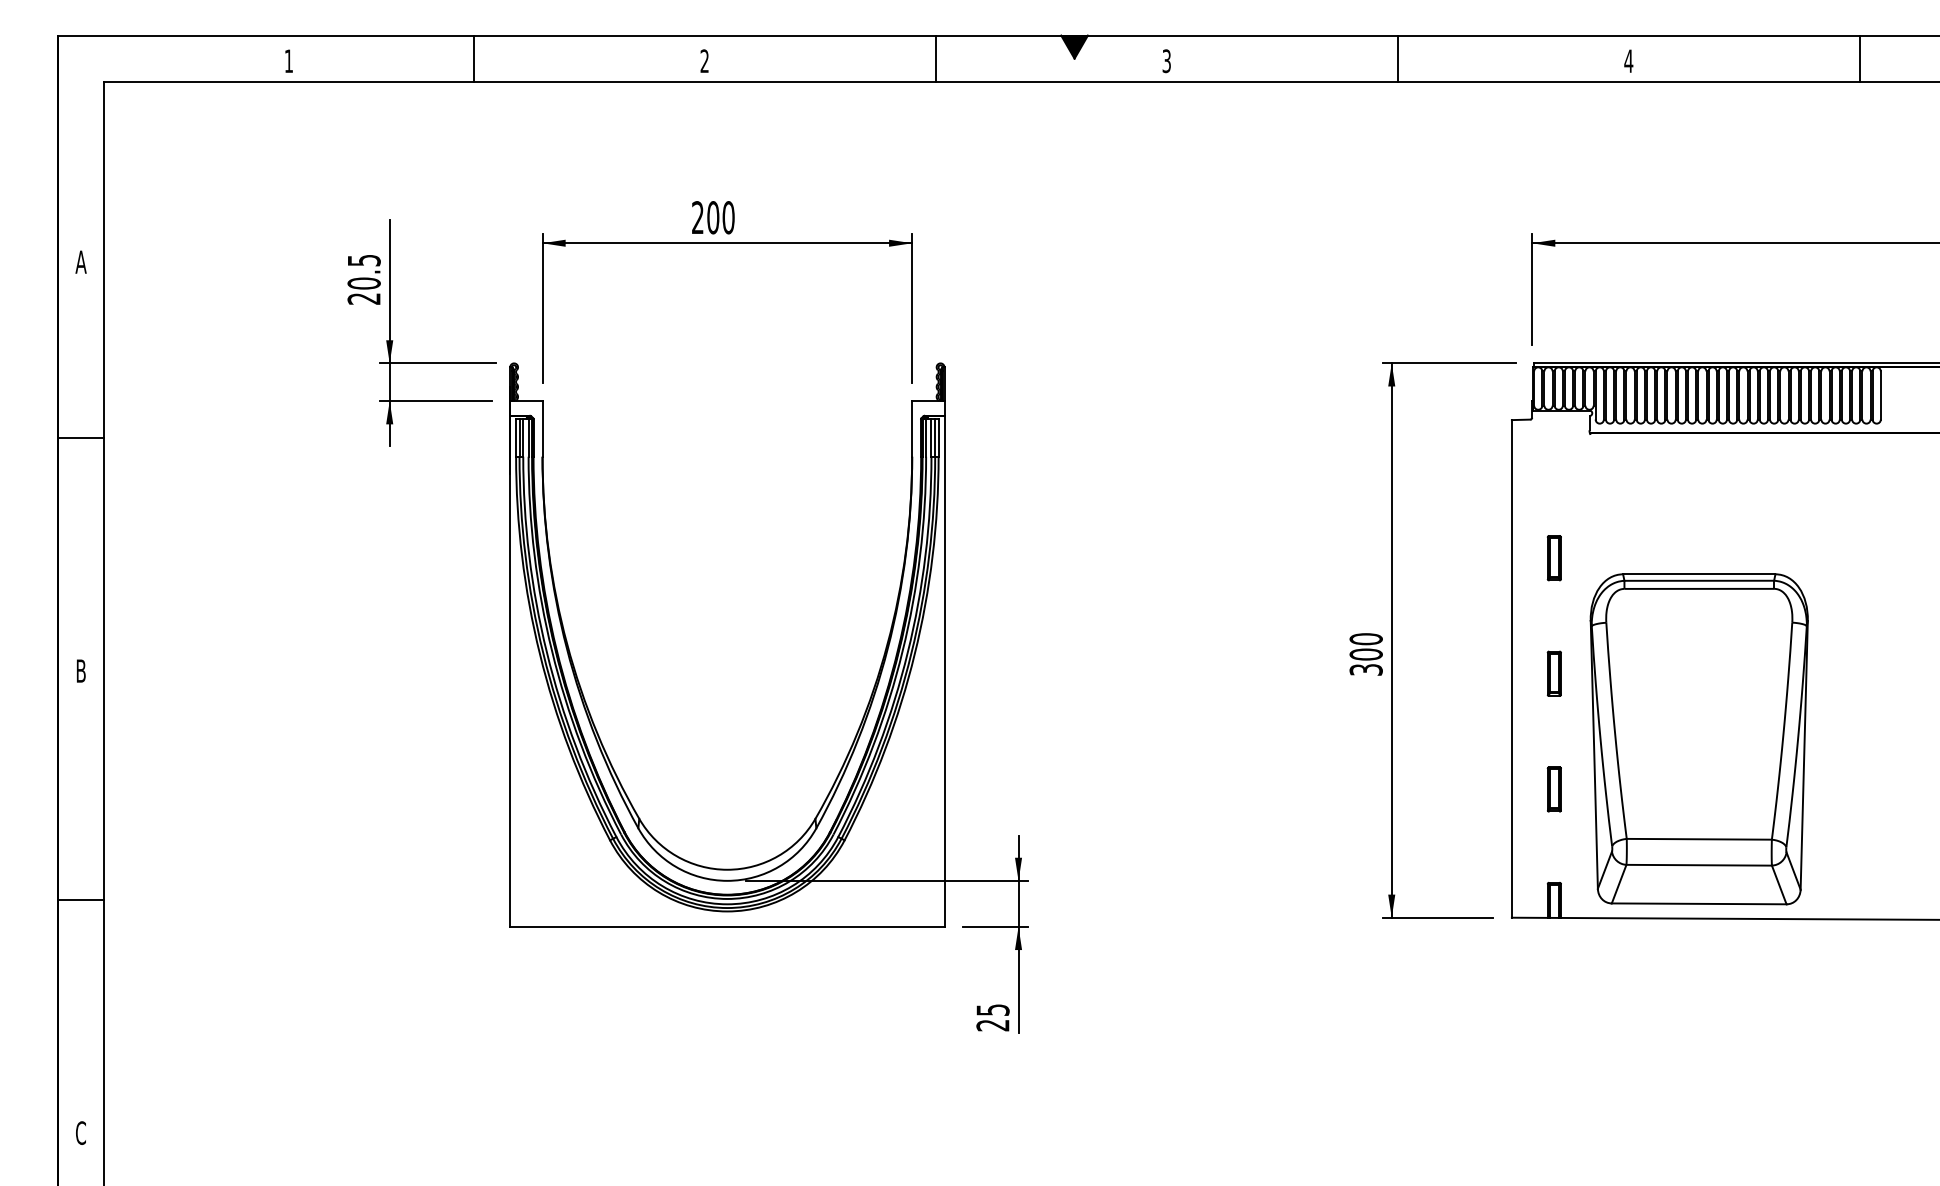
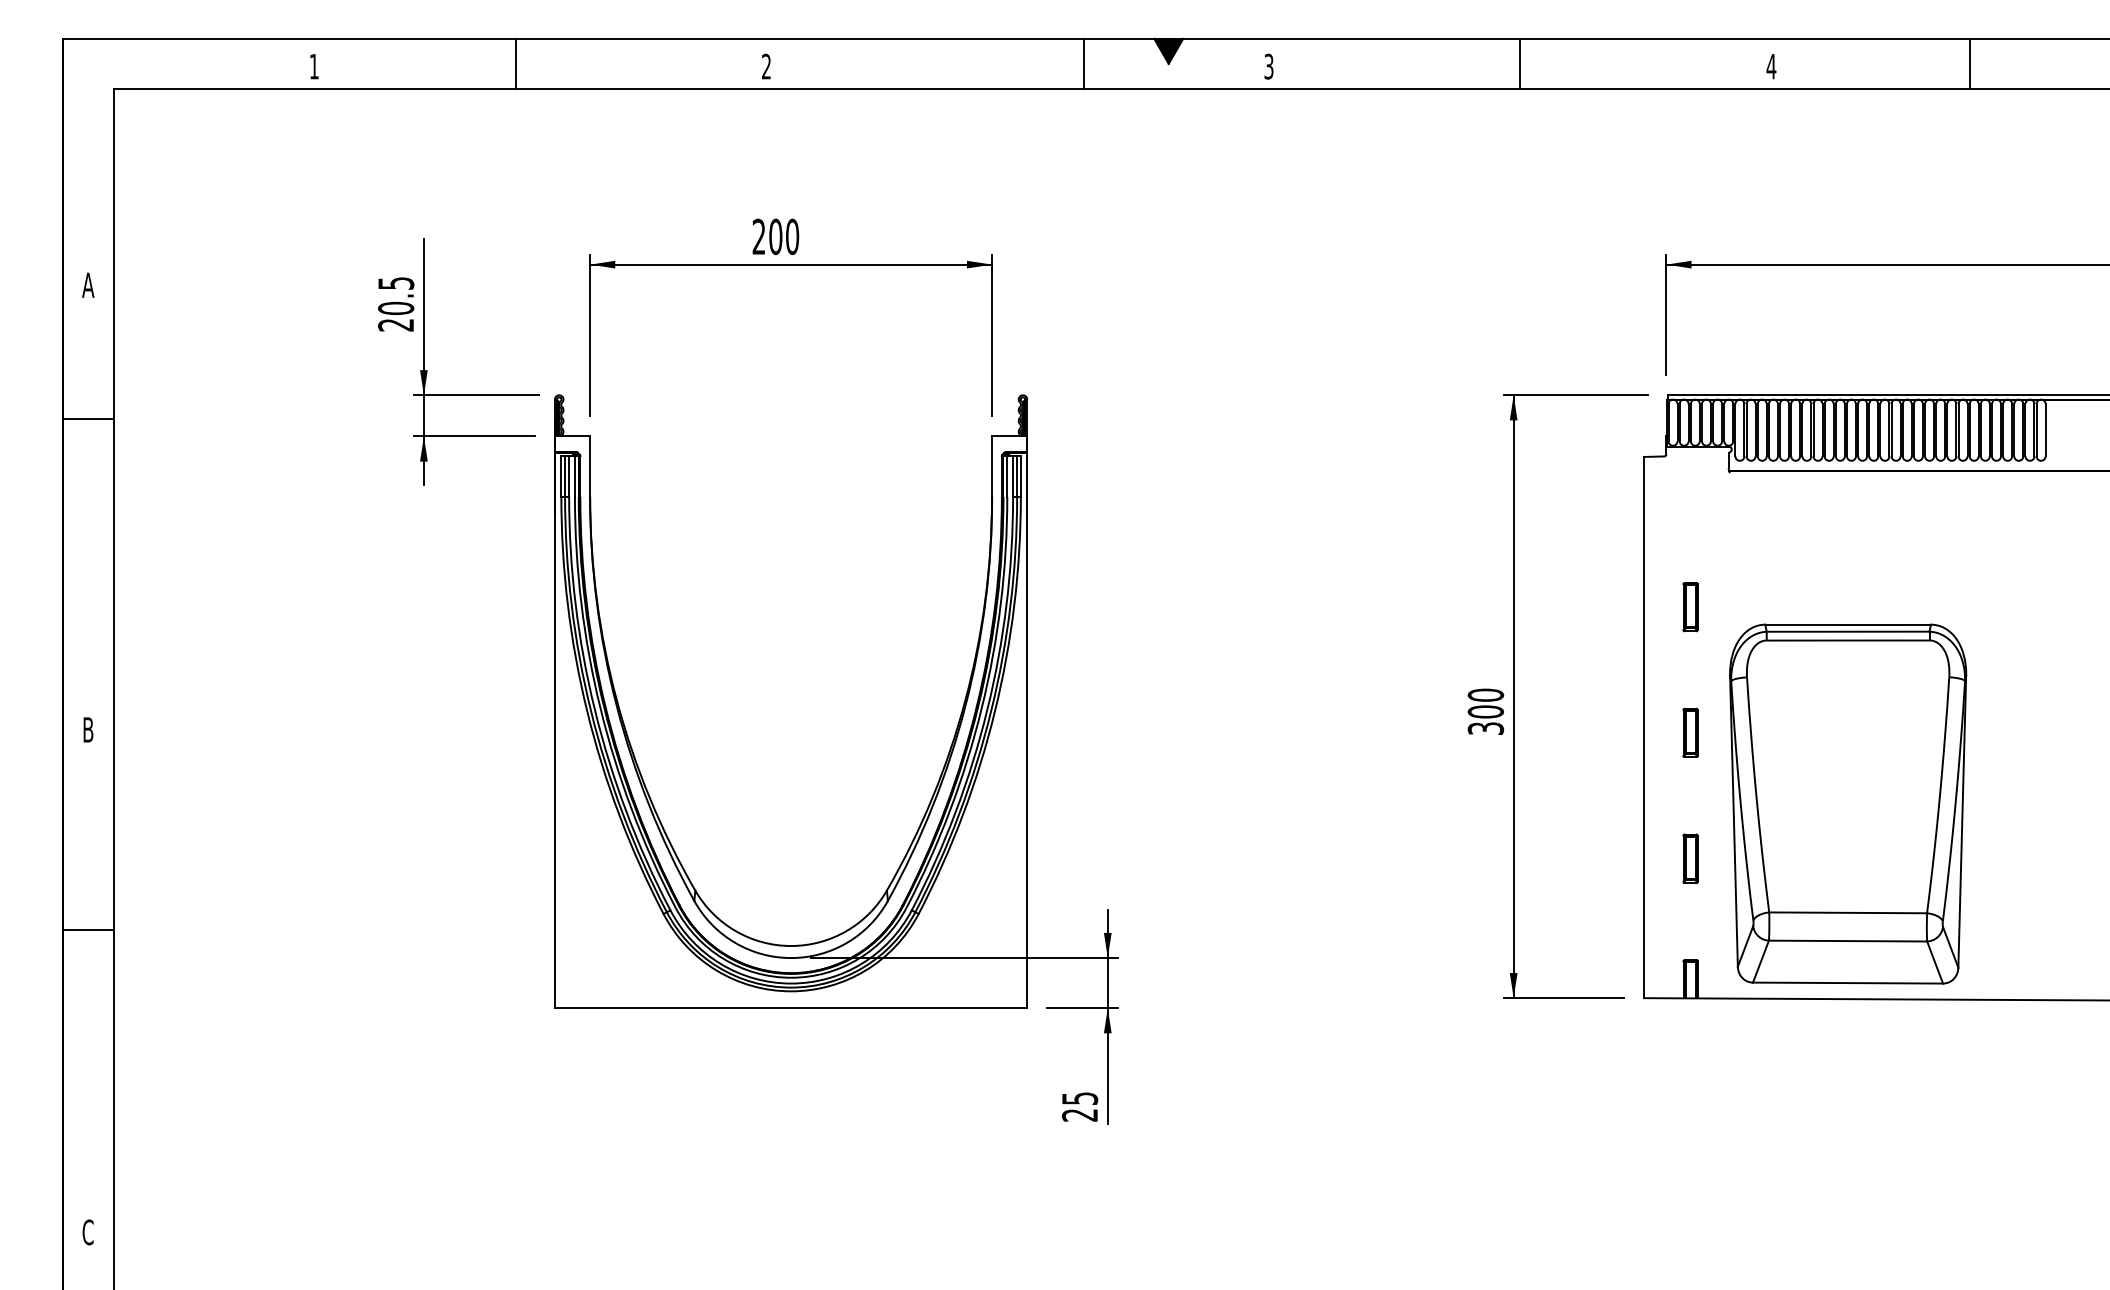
line: (935, 58) -> (1083, 63), moved
line: (1859, 58) -> (1969, 63), moved
line: (81, 437) -> (88, 418), moved
line: (81, 899) -> (88, 930), moved

